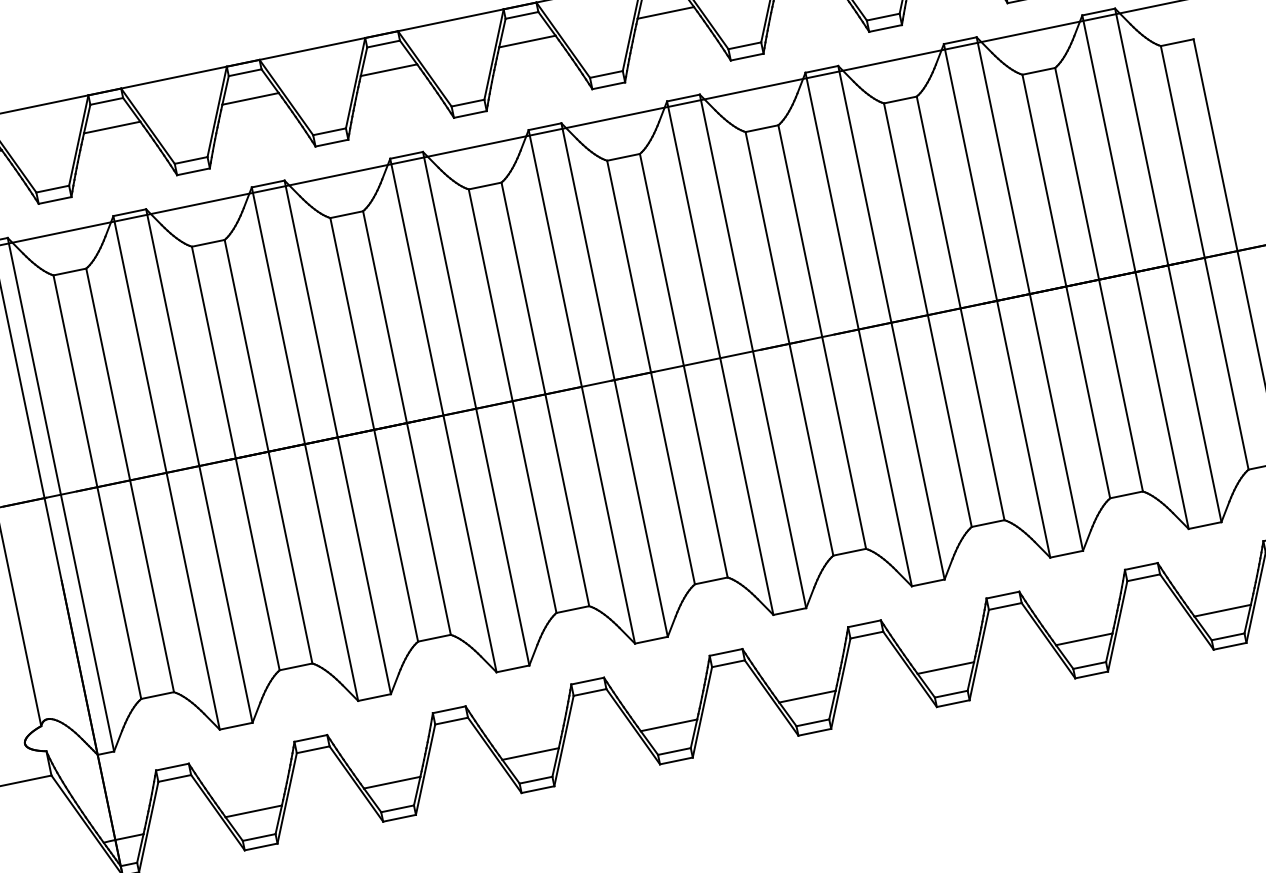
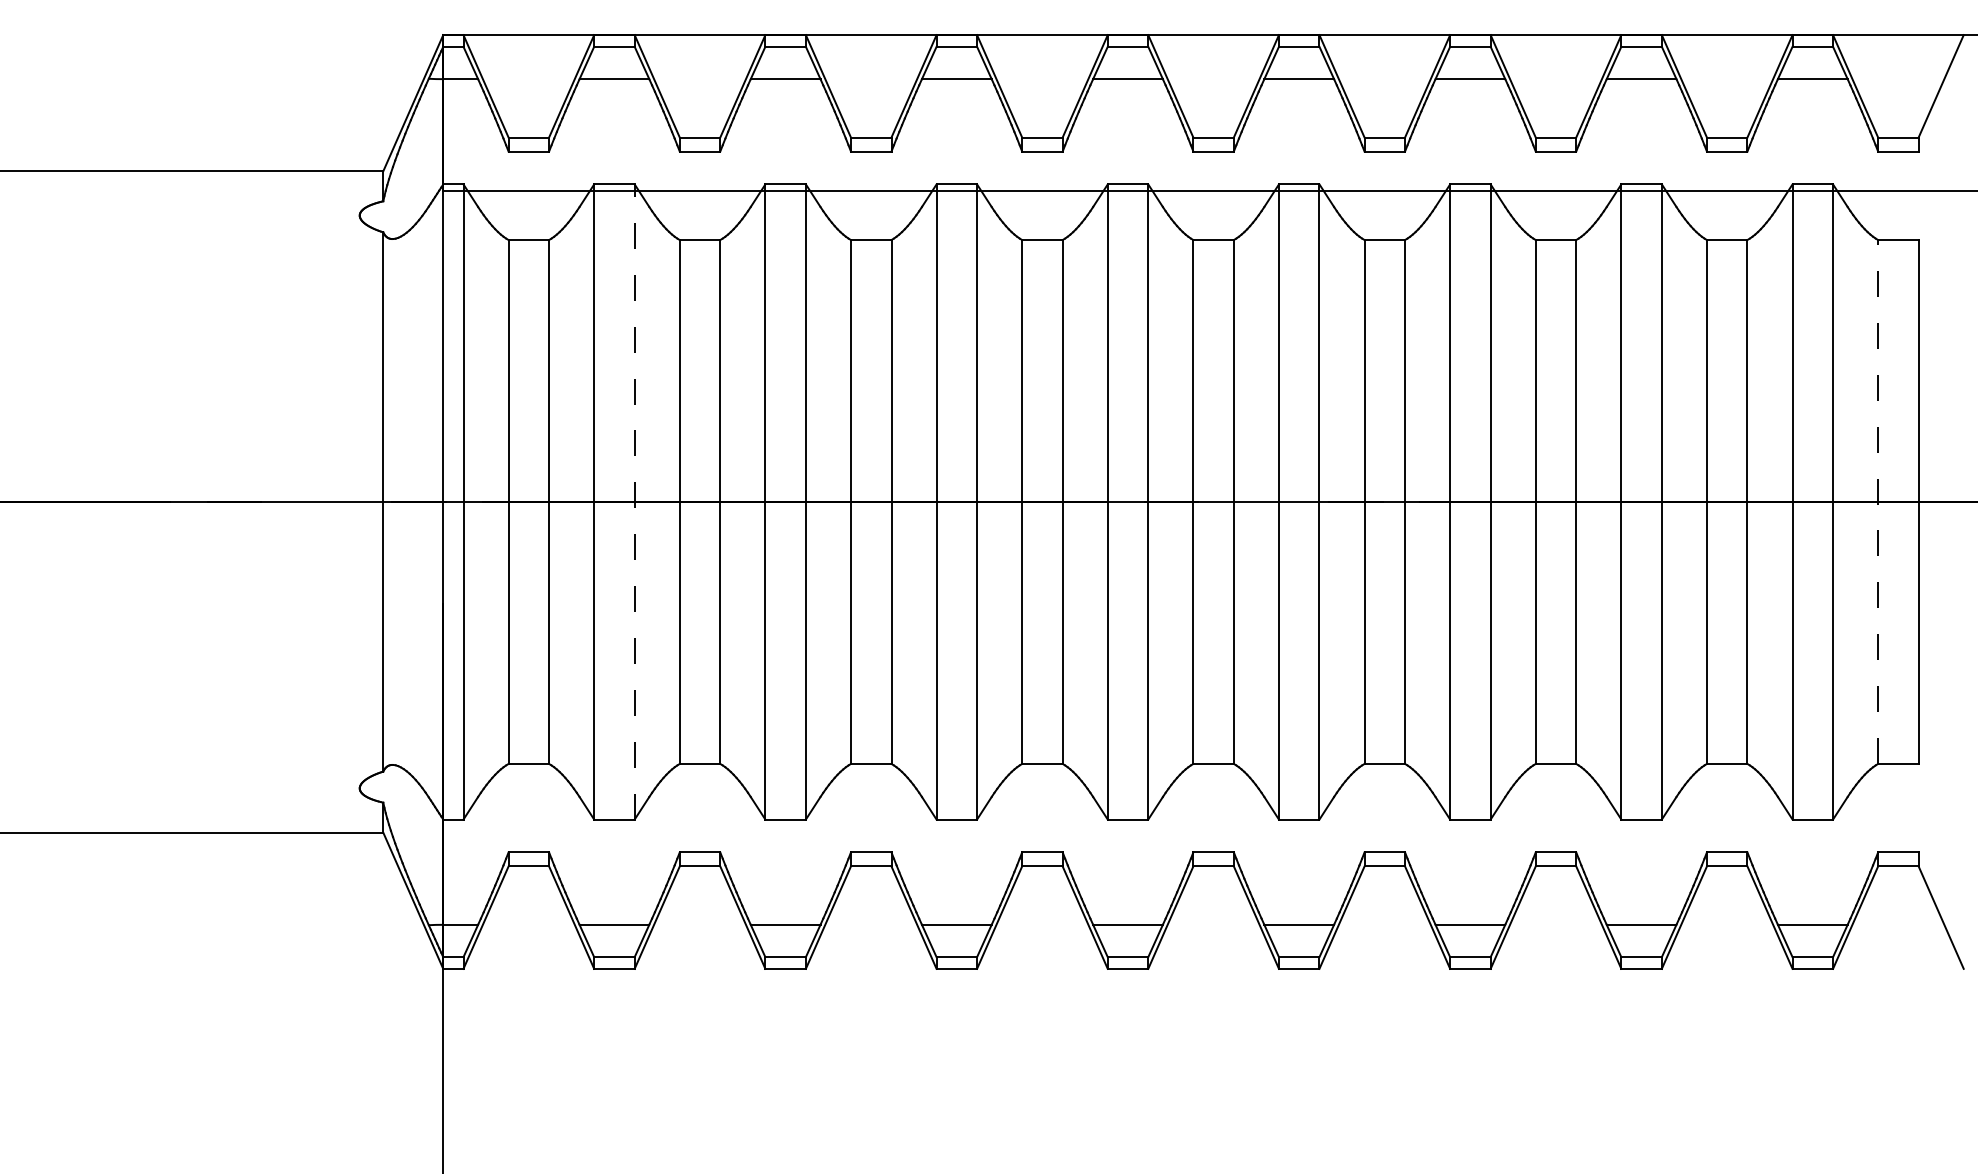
line: (1204, 257) -> (1878, 501), solid -> dashed
line: (199, 465) -> (634, 501), solid -> dashed

